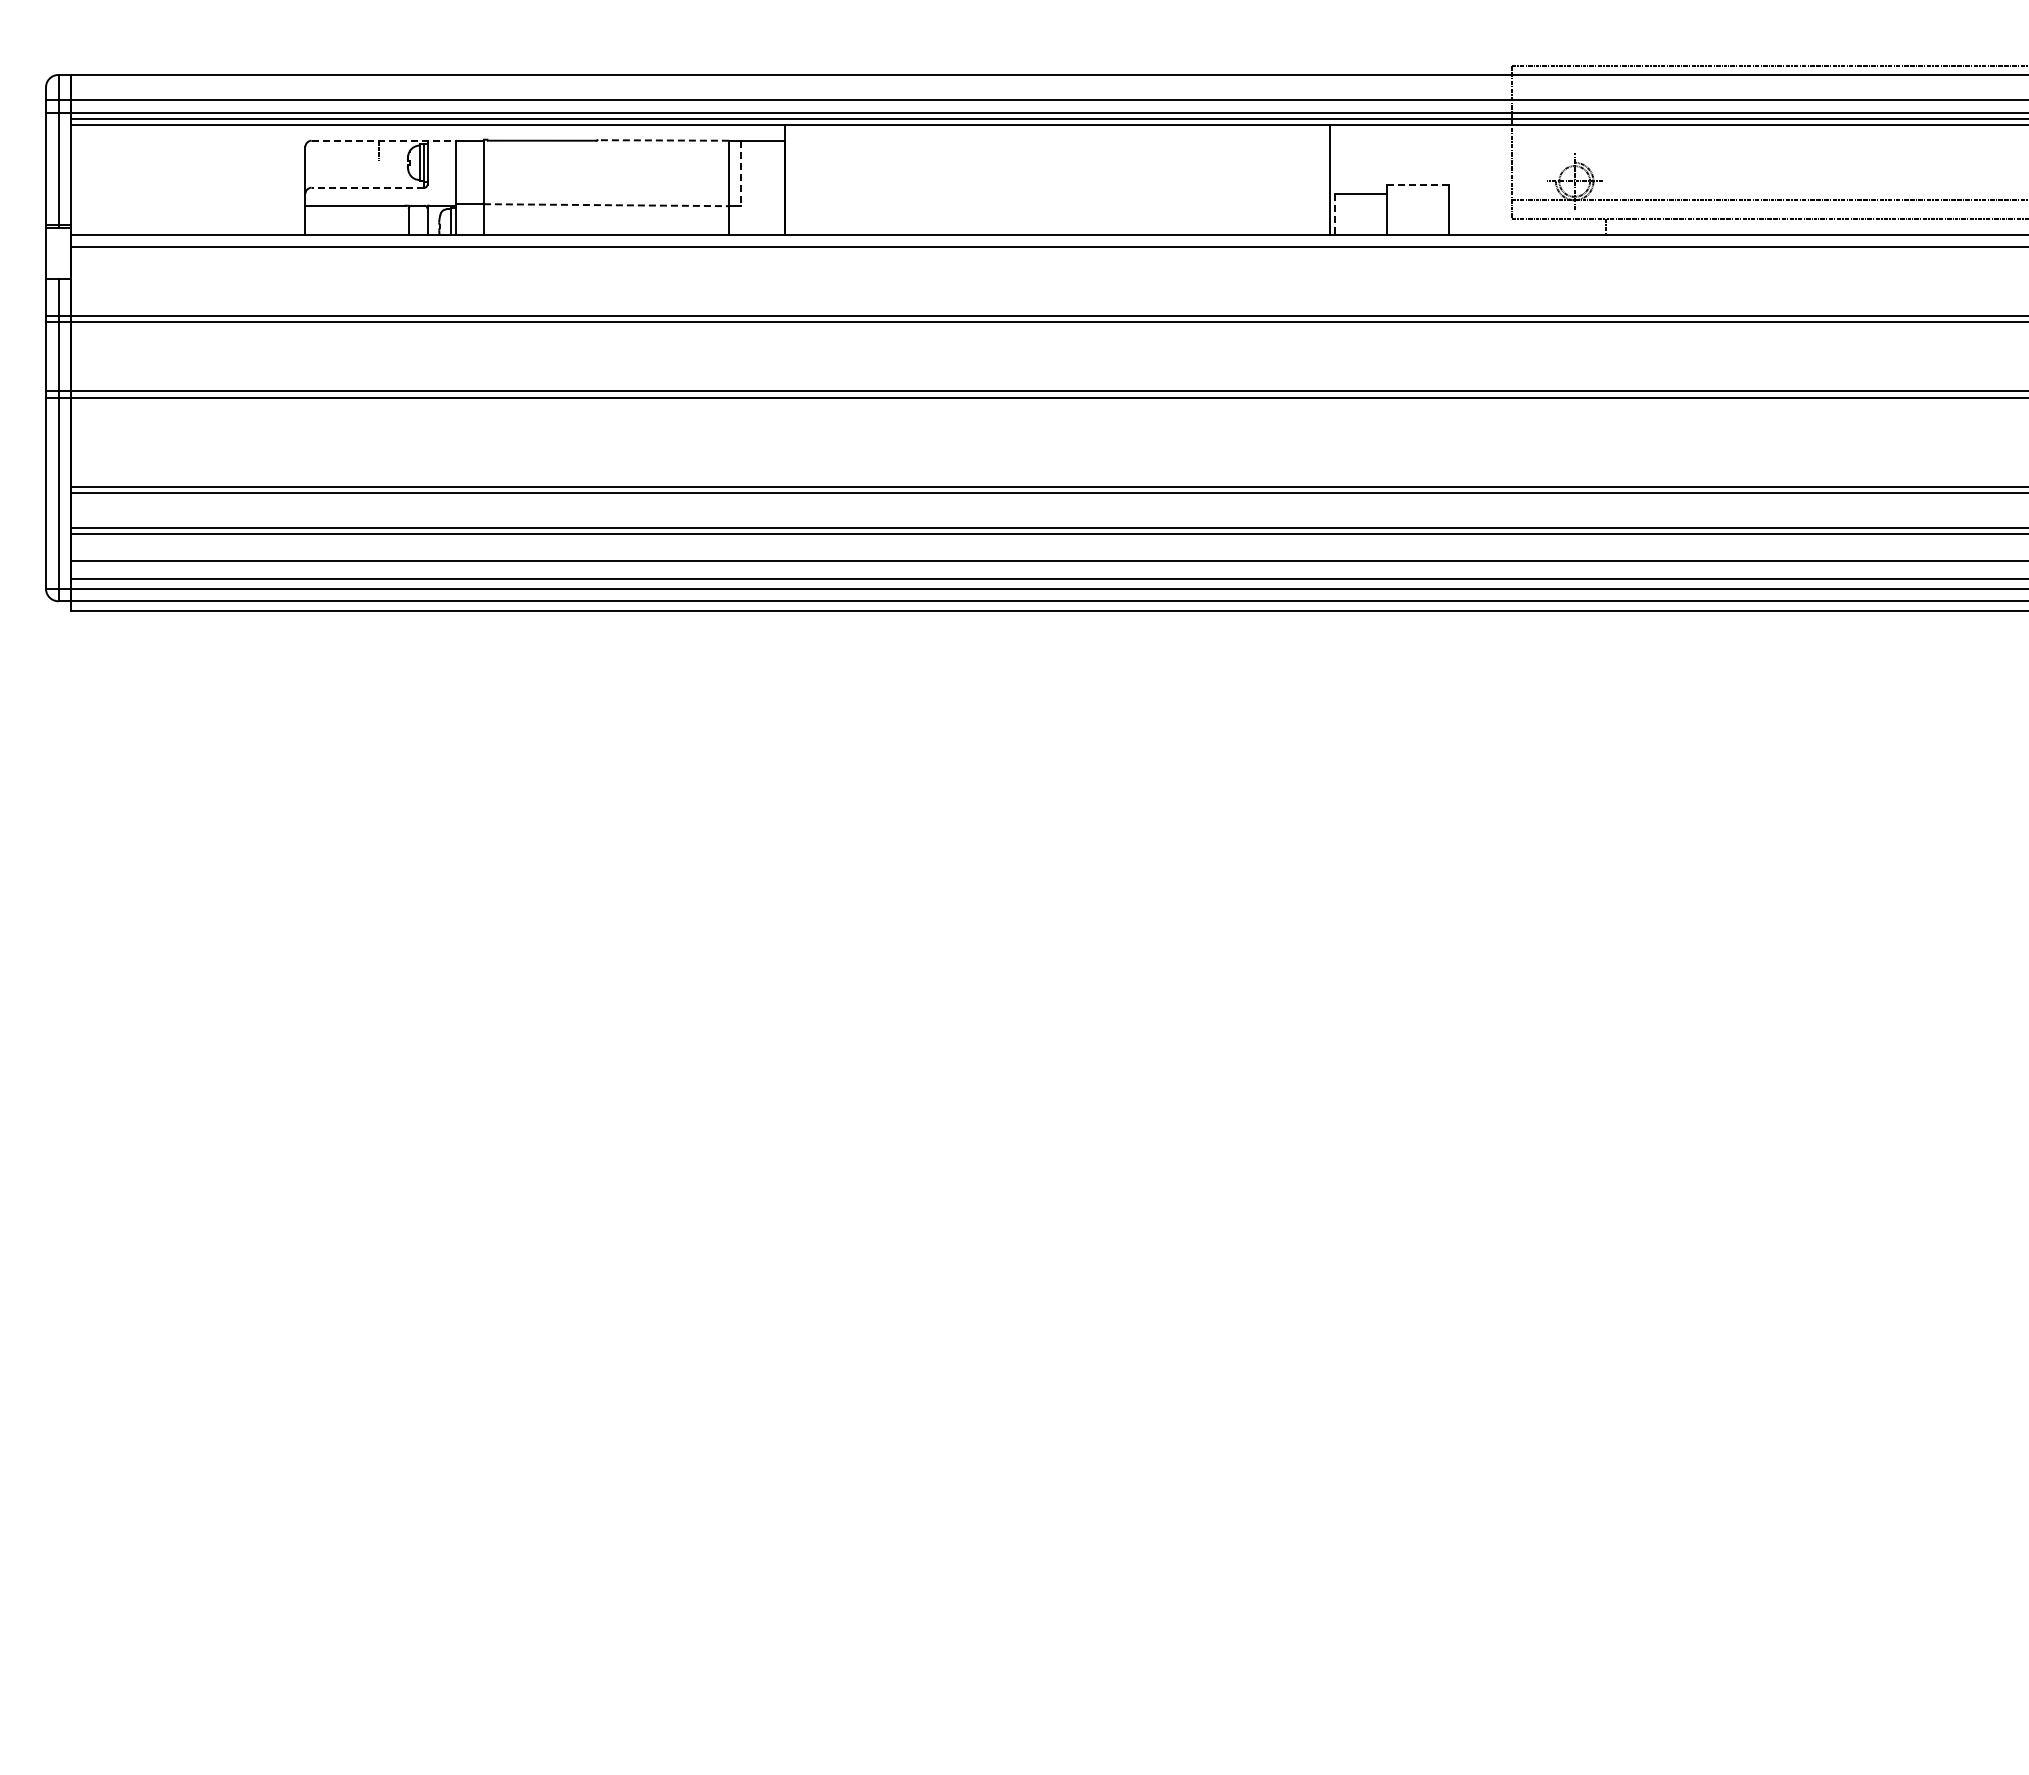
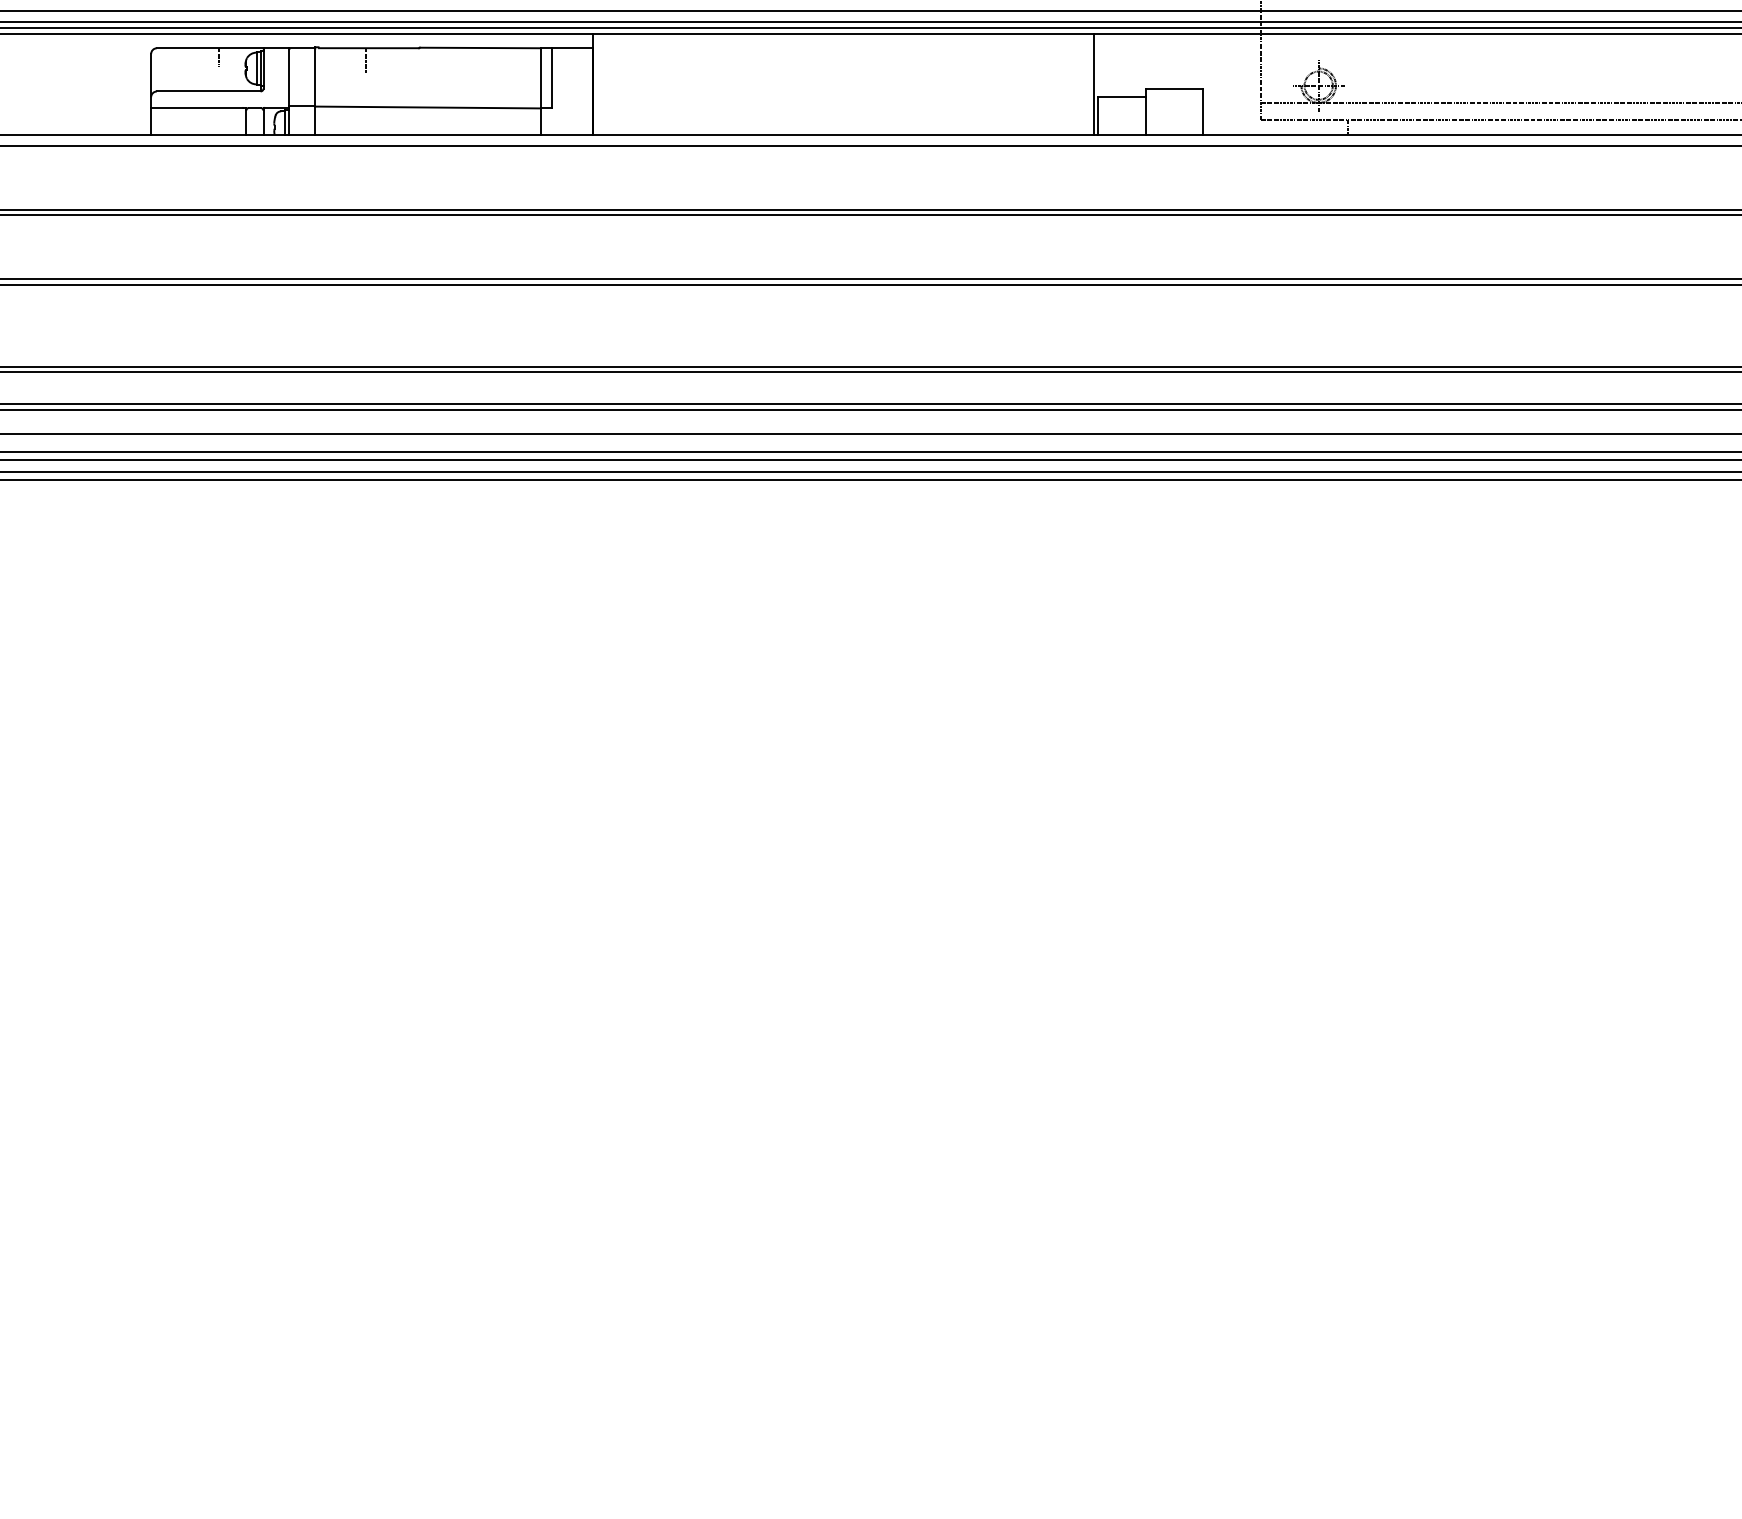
line: (384, 140) -> (223, 48), dashed -> solid
line: (663, 140) -> (480, 48), dashed -> solid
line: (539, 153) -> (366, 59), added
line: (741, 173) -> (552, 78), dashed -> solid
line: (1418, 184) -> (1175, 88), dashed -> solid
line: (367, 187) -> (208, 91), dashed -> solid
line: (606, 205) -> (428, 107), dashed -> solid
line: (1334, 214) -> (1097, 116), dashed -> solid

